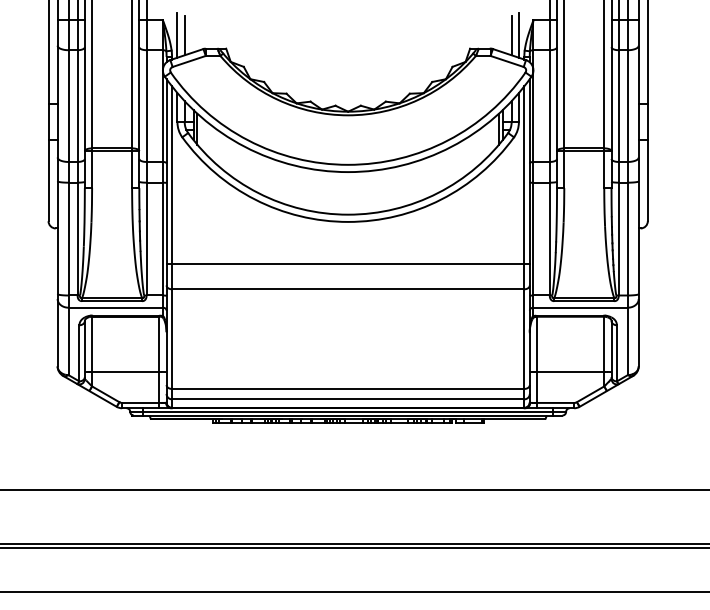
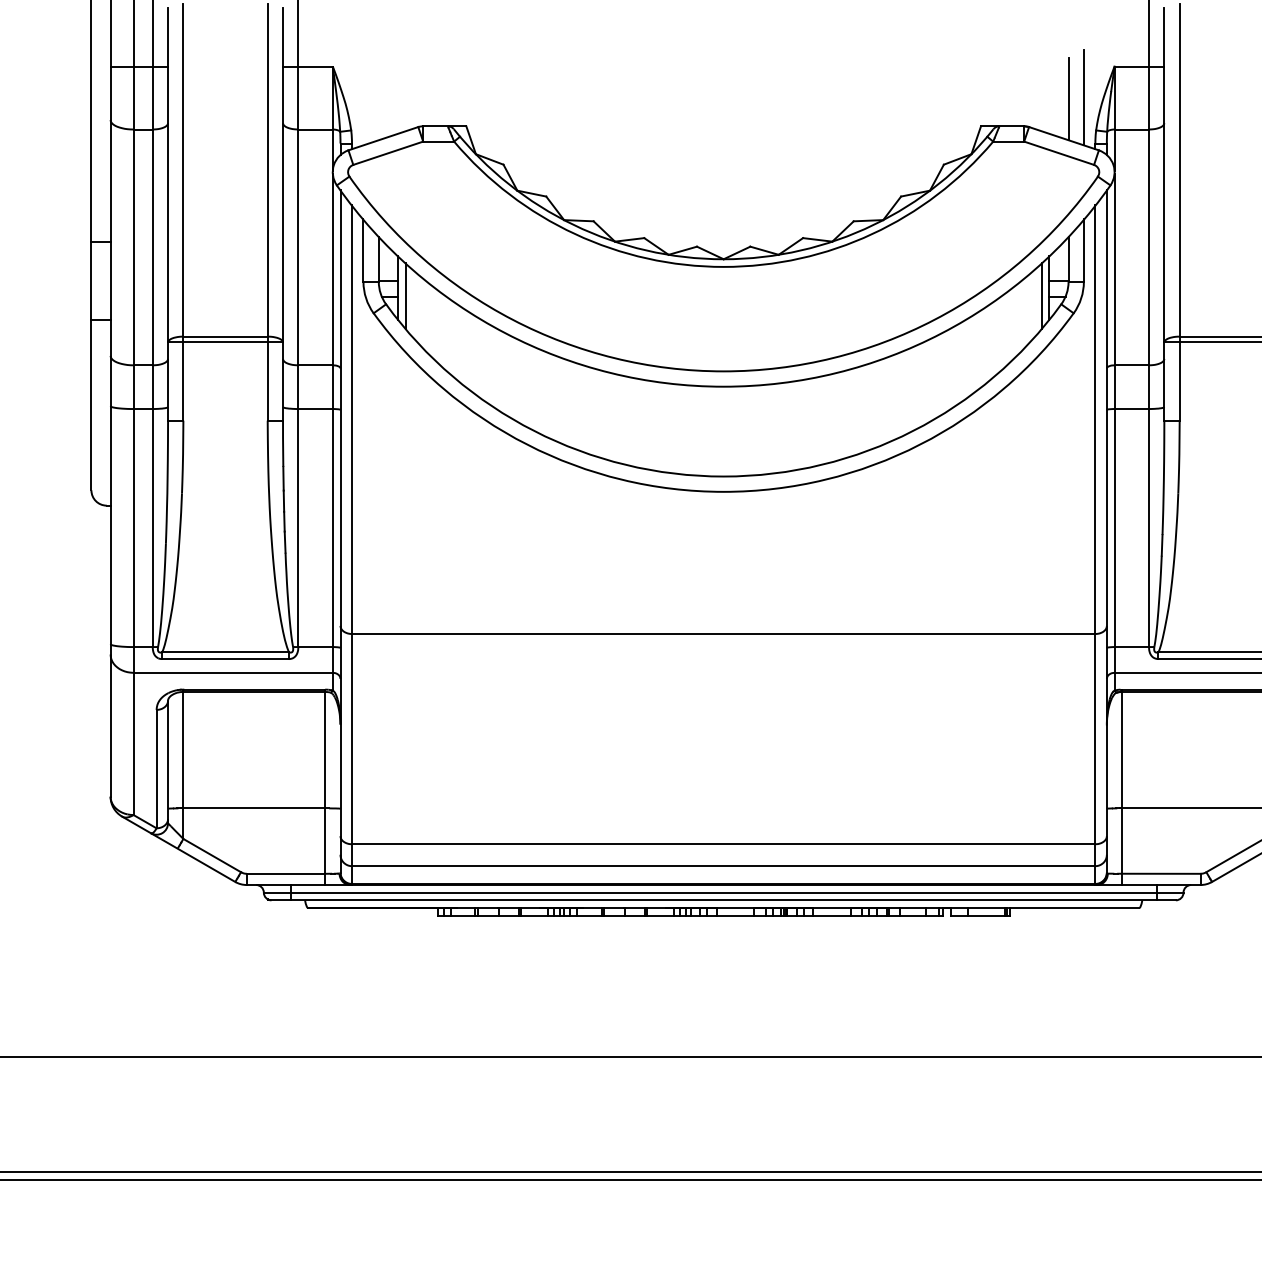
line: (177, 34) -> (363, 96), removed
line: (184, 35) -> (378, 98), removed
line: (347, 263) -> (722, 579), removed

